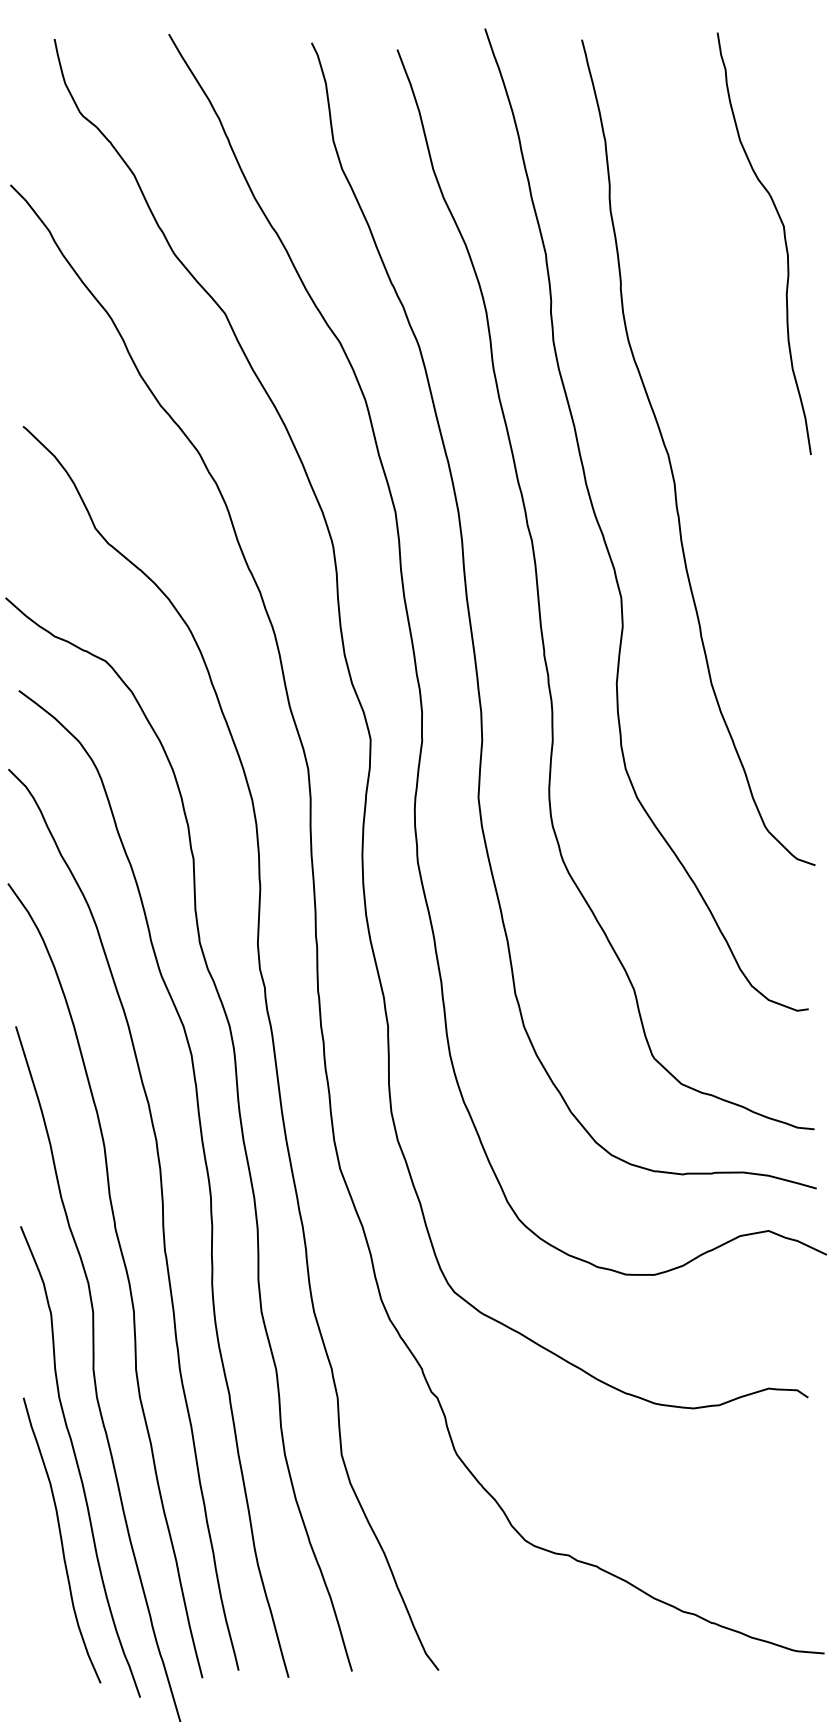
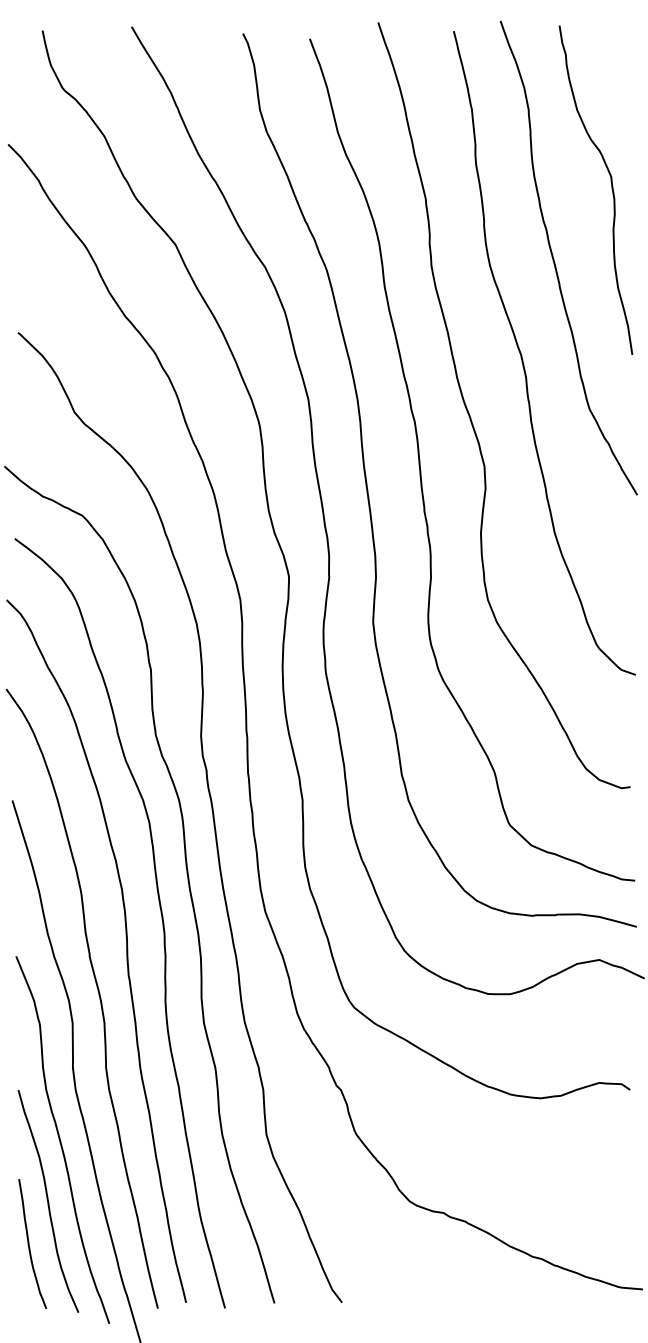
curve: (711, 334) -> (554, 260), added
curve: (37, 1595) -> (29, 1244), added

